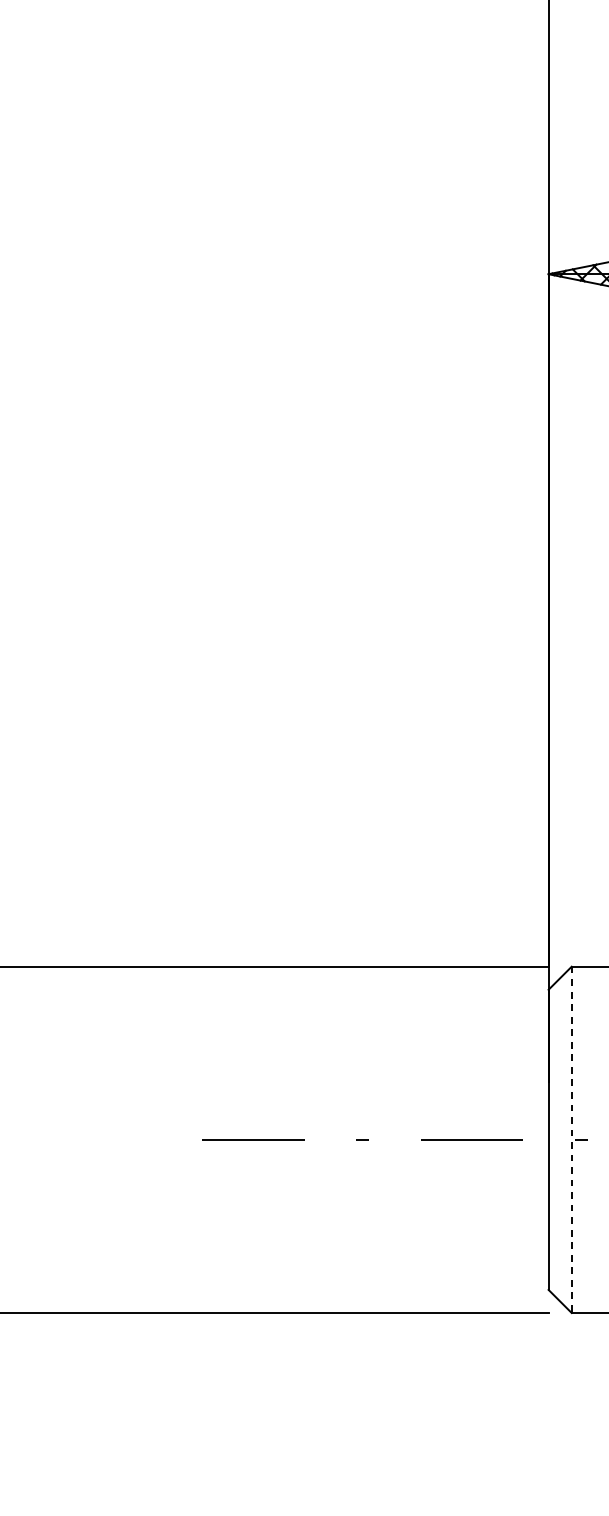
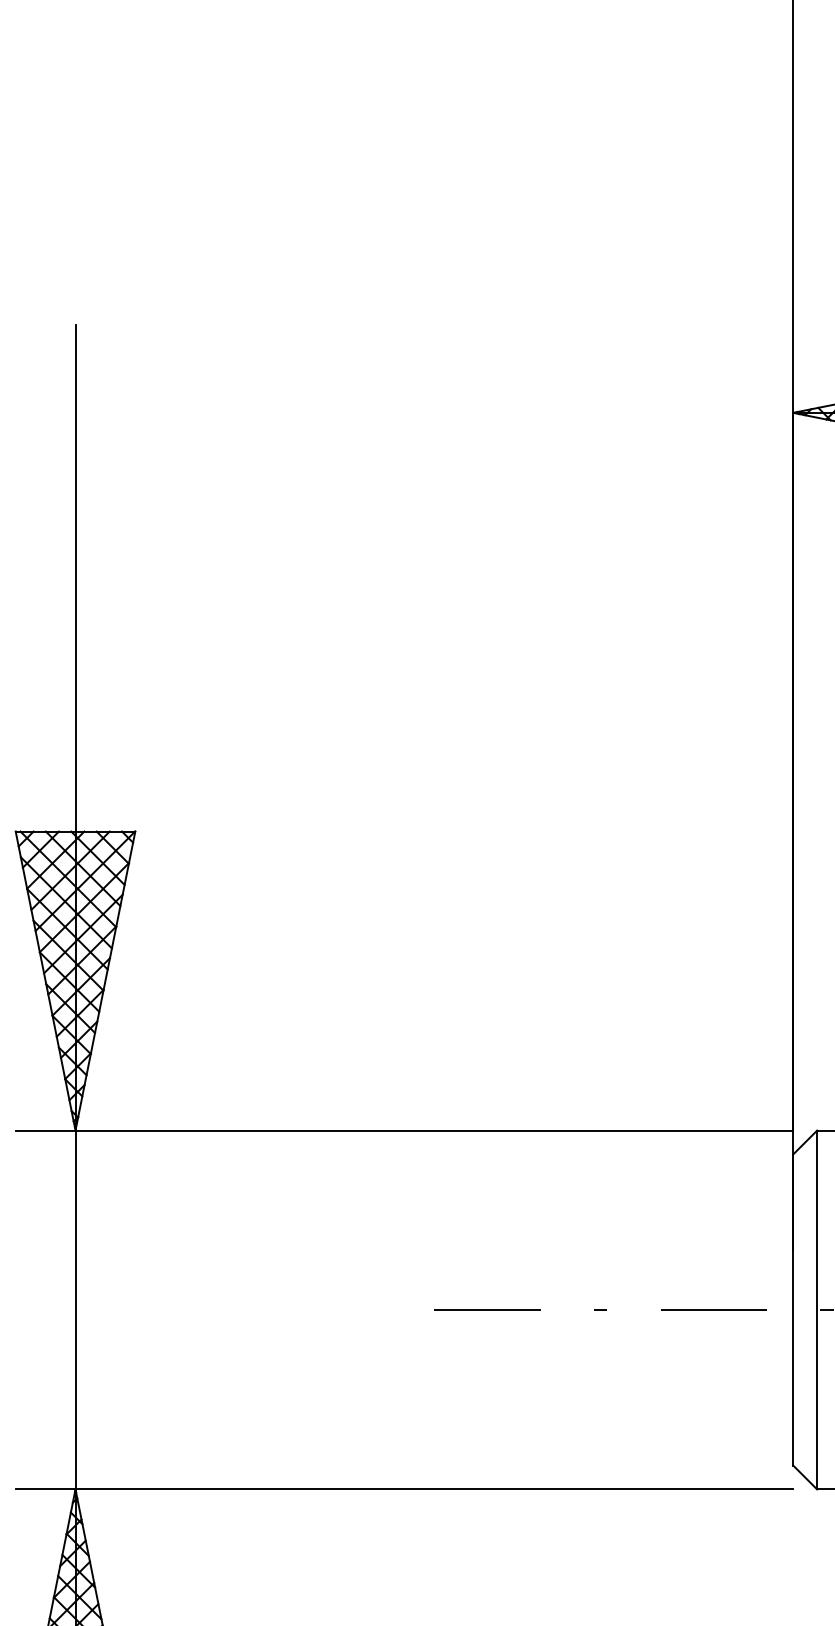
line: (572, 1140) -> (817, 1310), dashed -> solid

